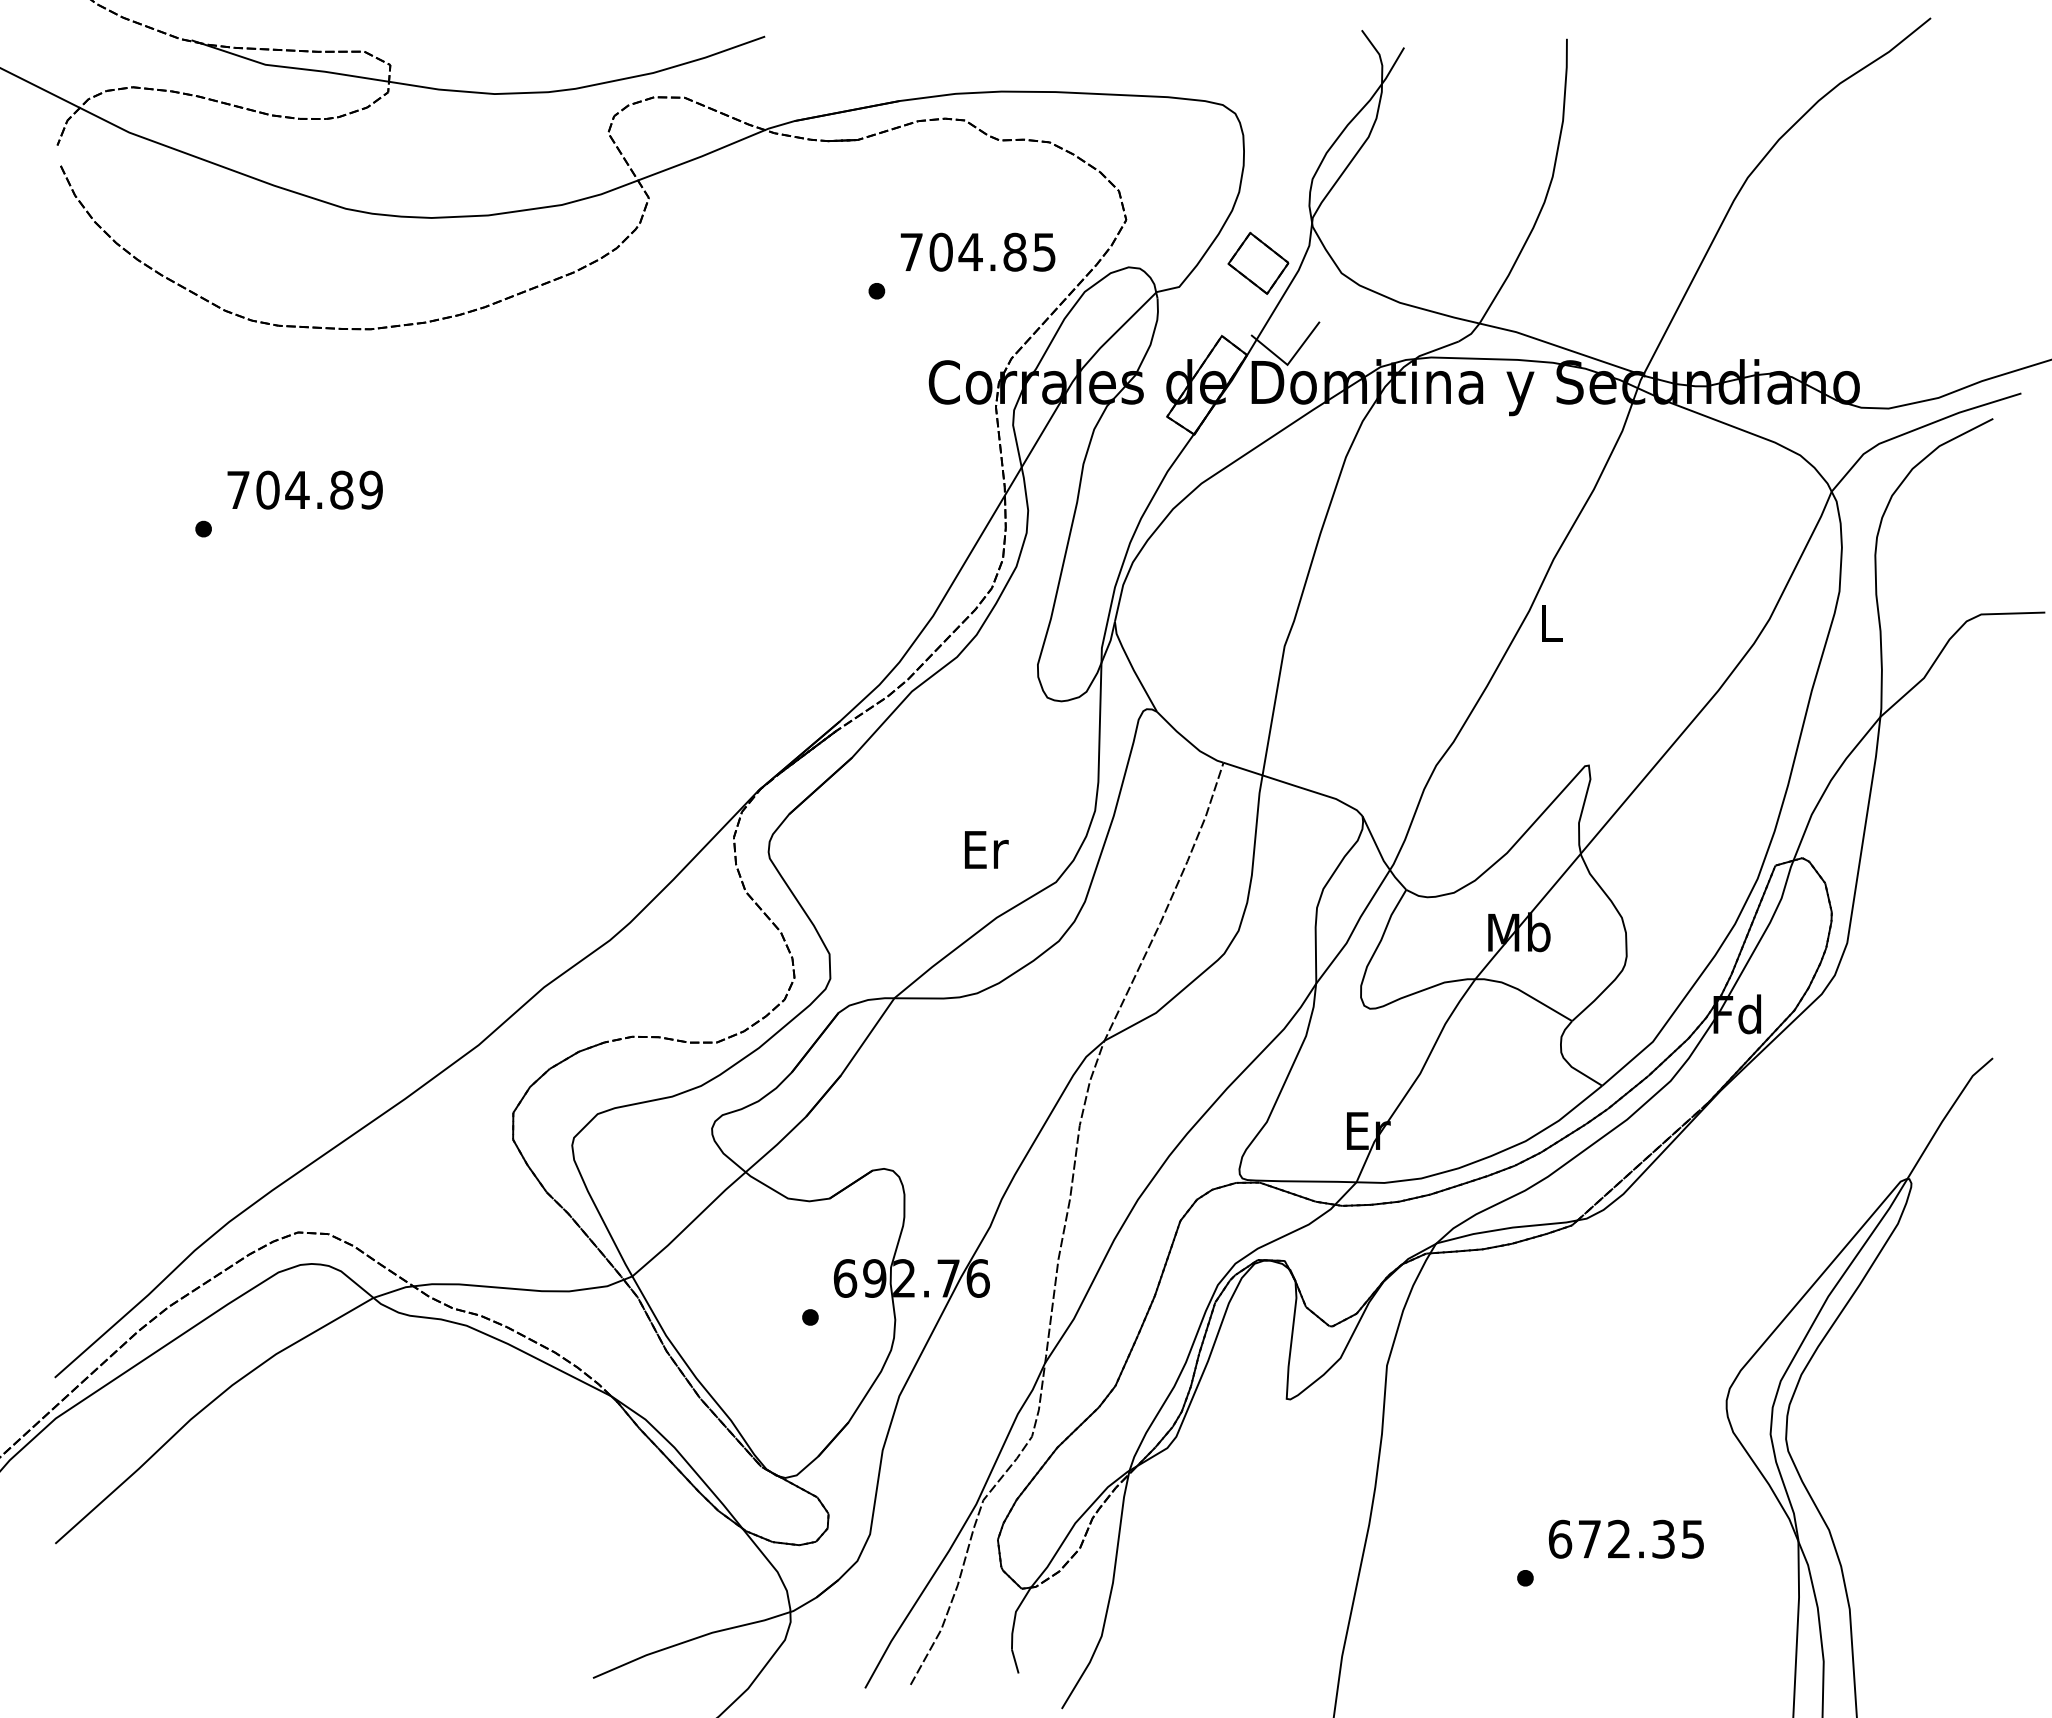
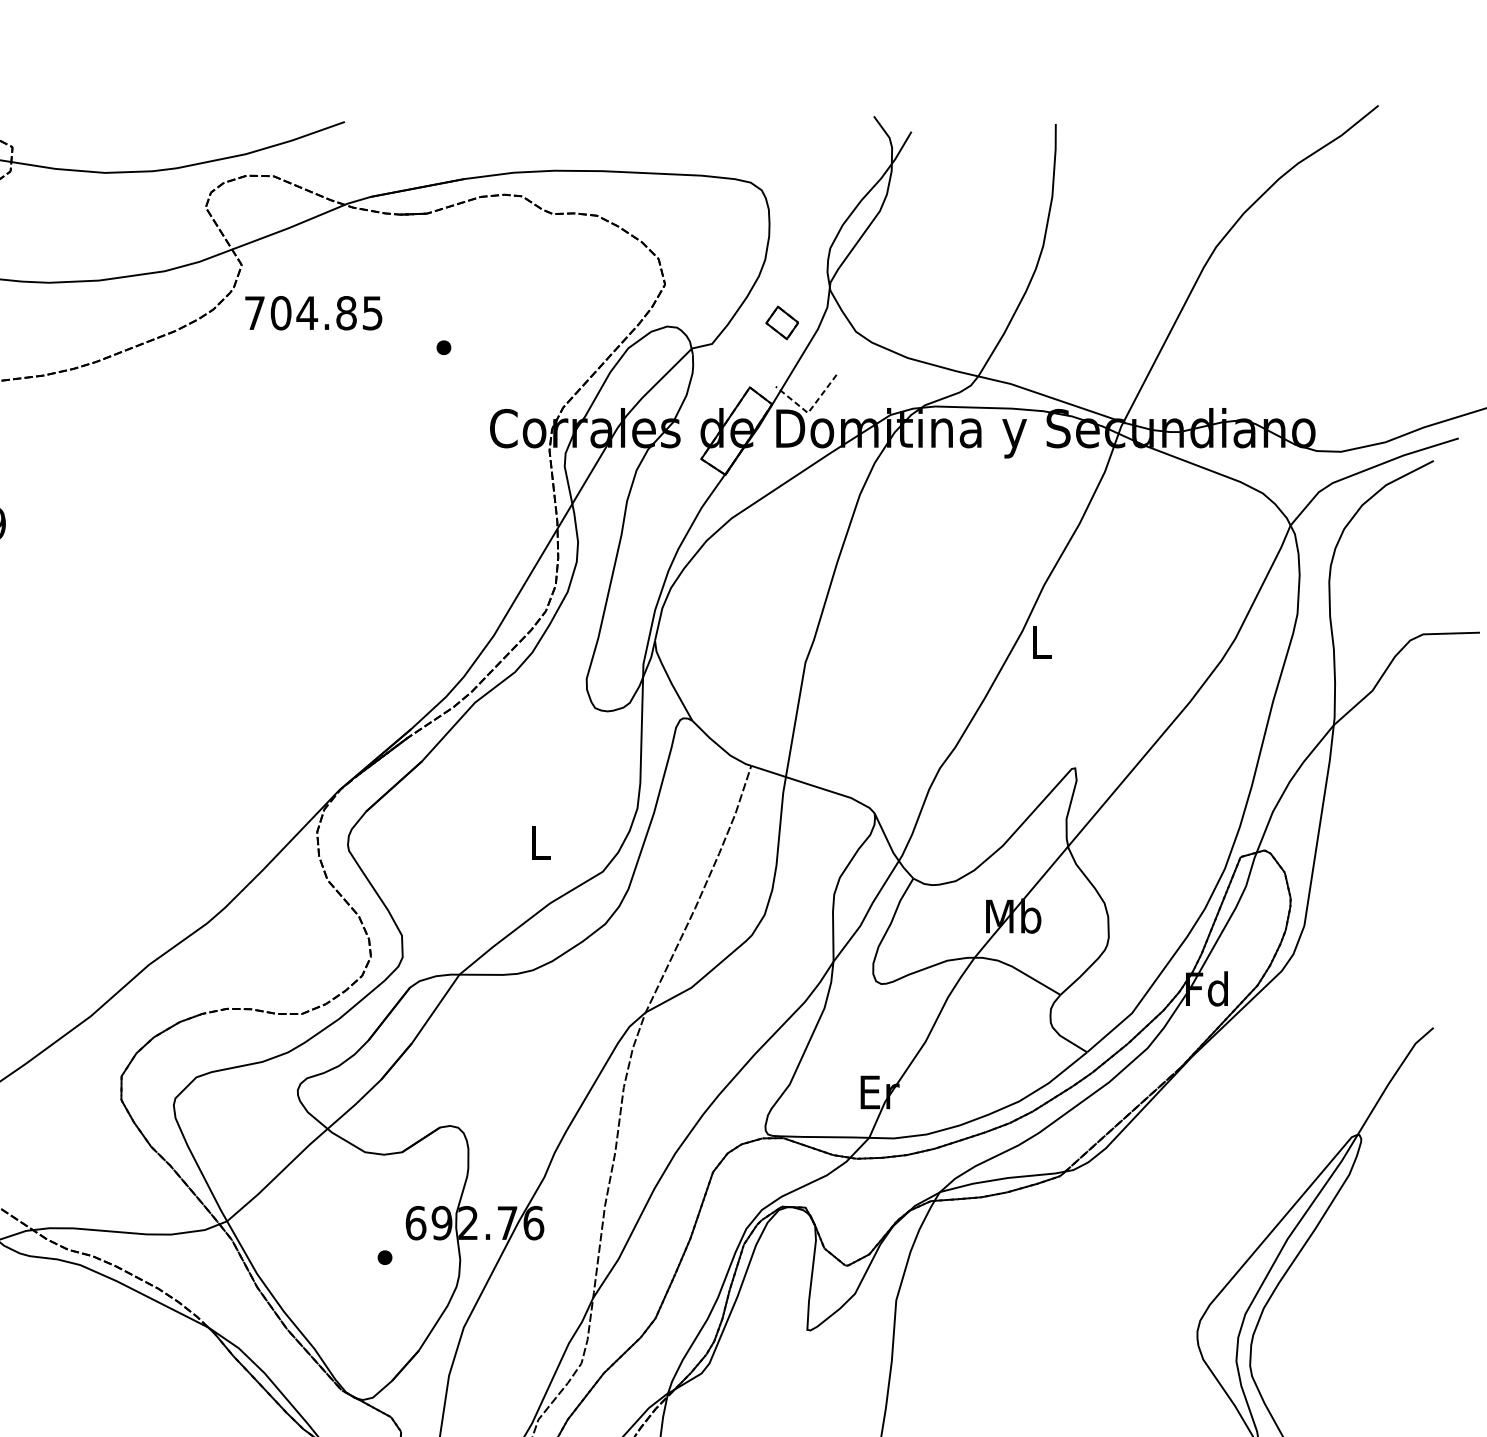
text: (977, 251) -> (313, 312), moved
part: (1258, 262) -> (782, 322), size x0.6
line: (1288, 363) -> (808, 411), solid -> dashed
text: (986, 849) -> (541, 842), Er -> L

